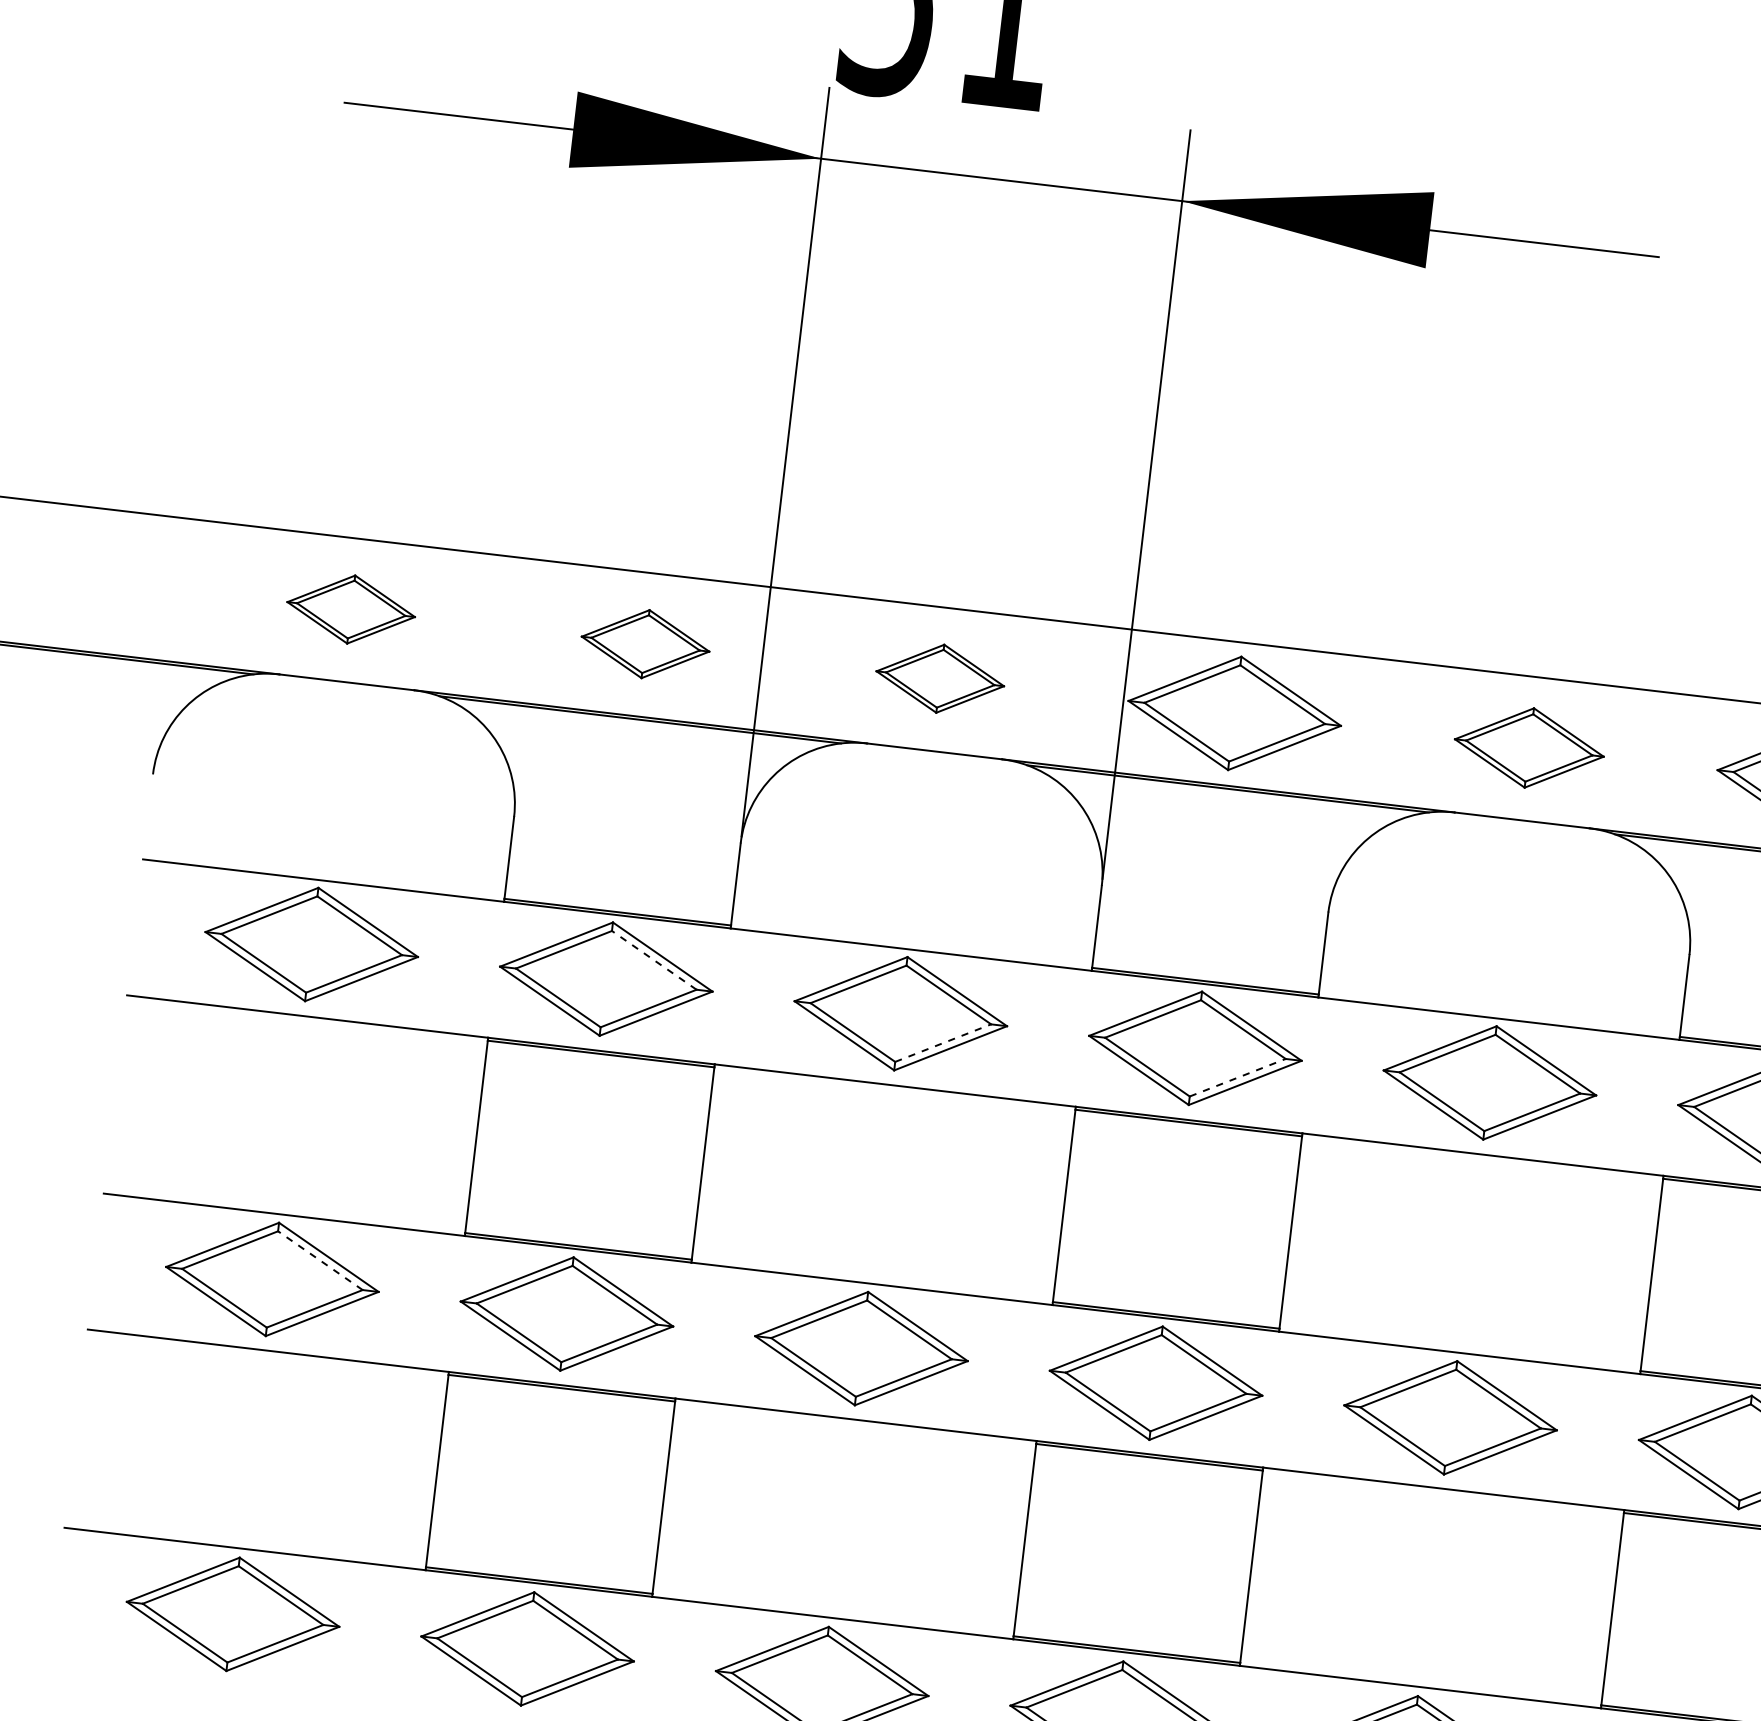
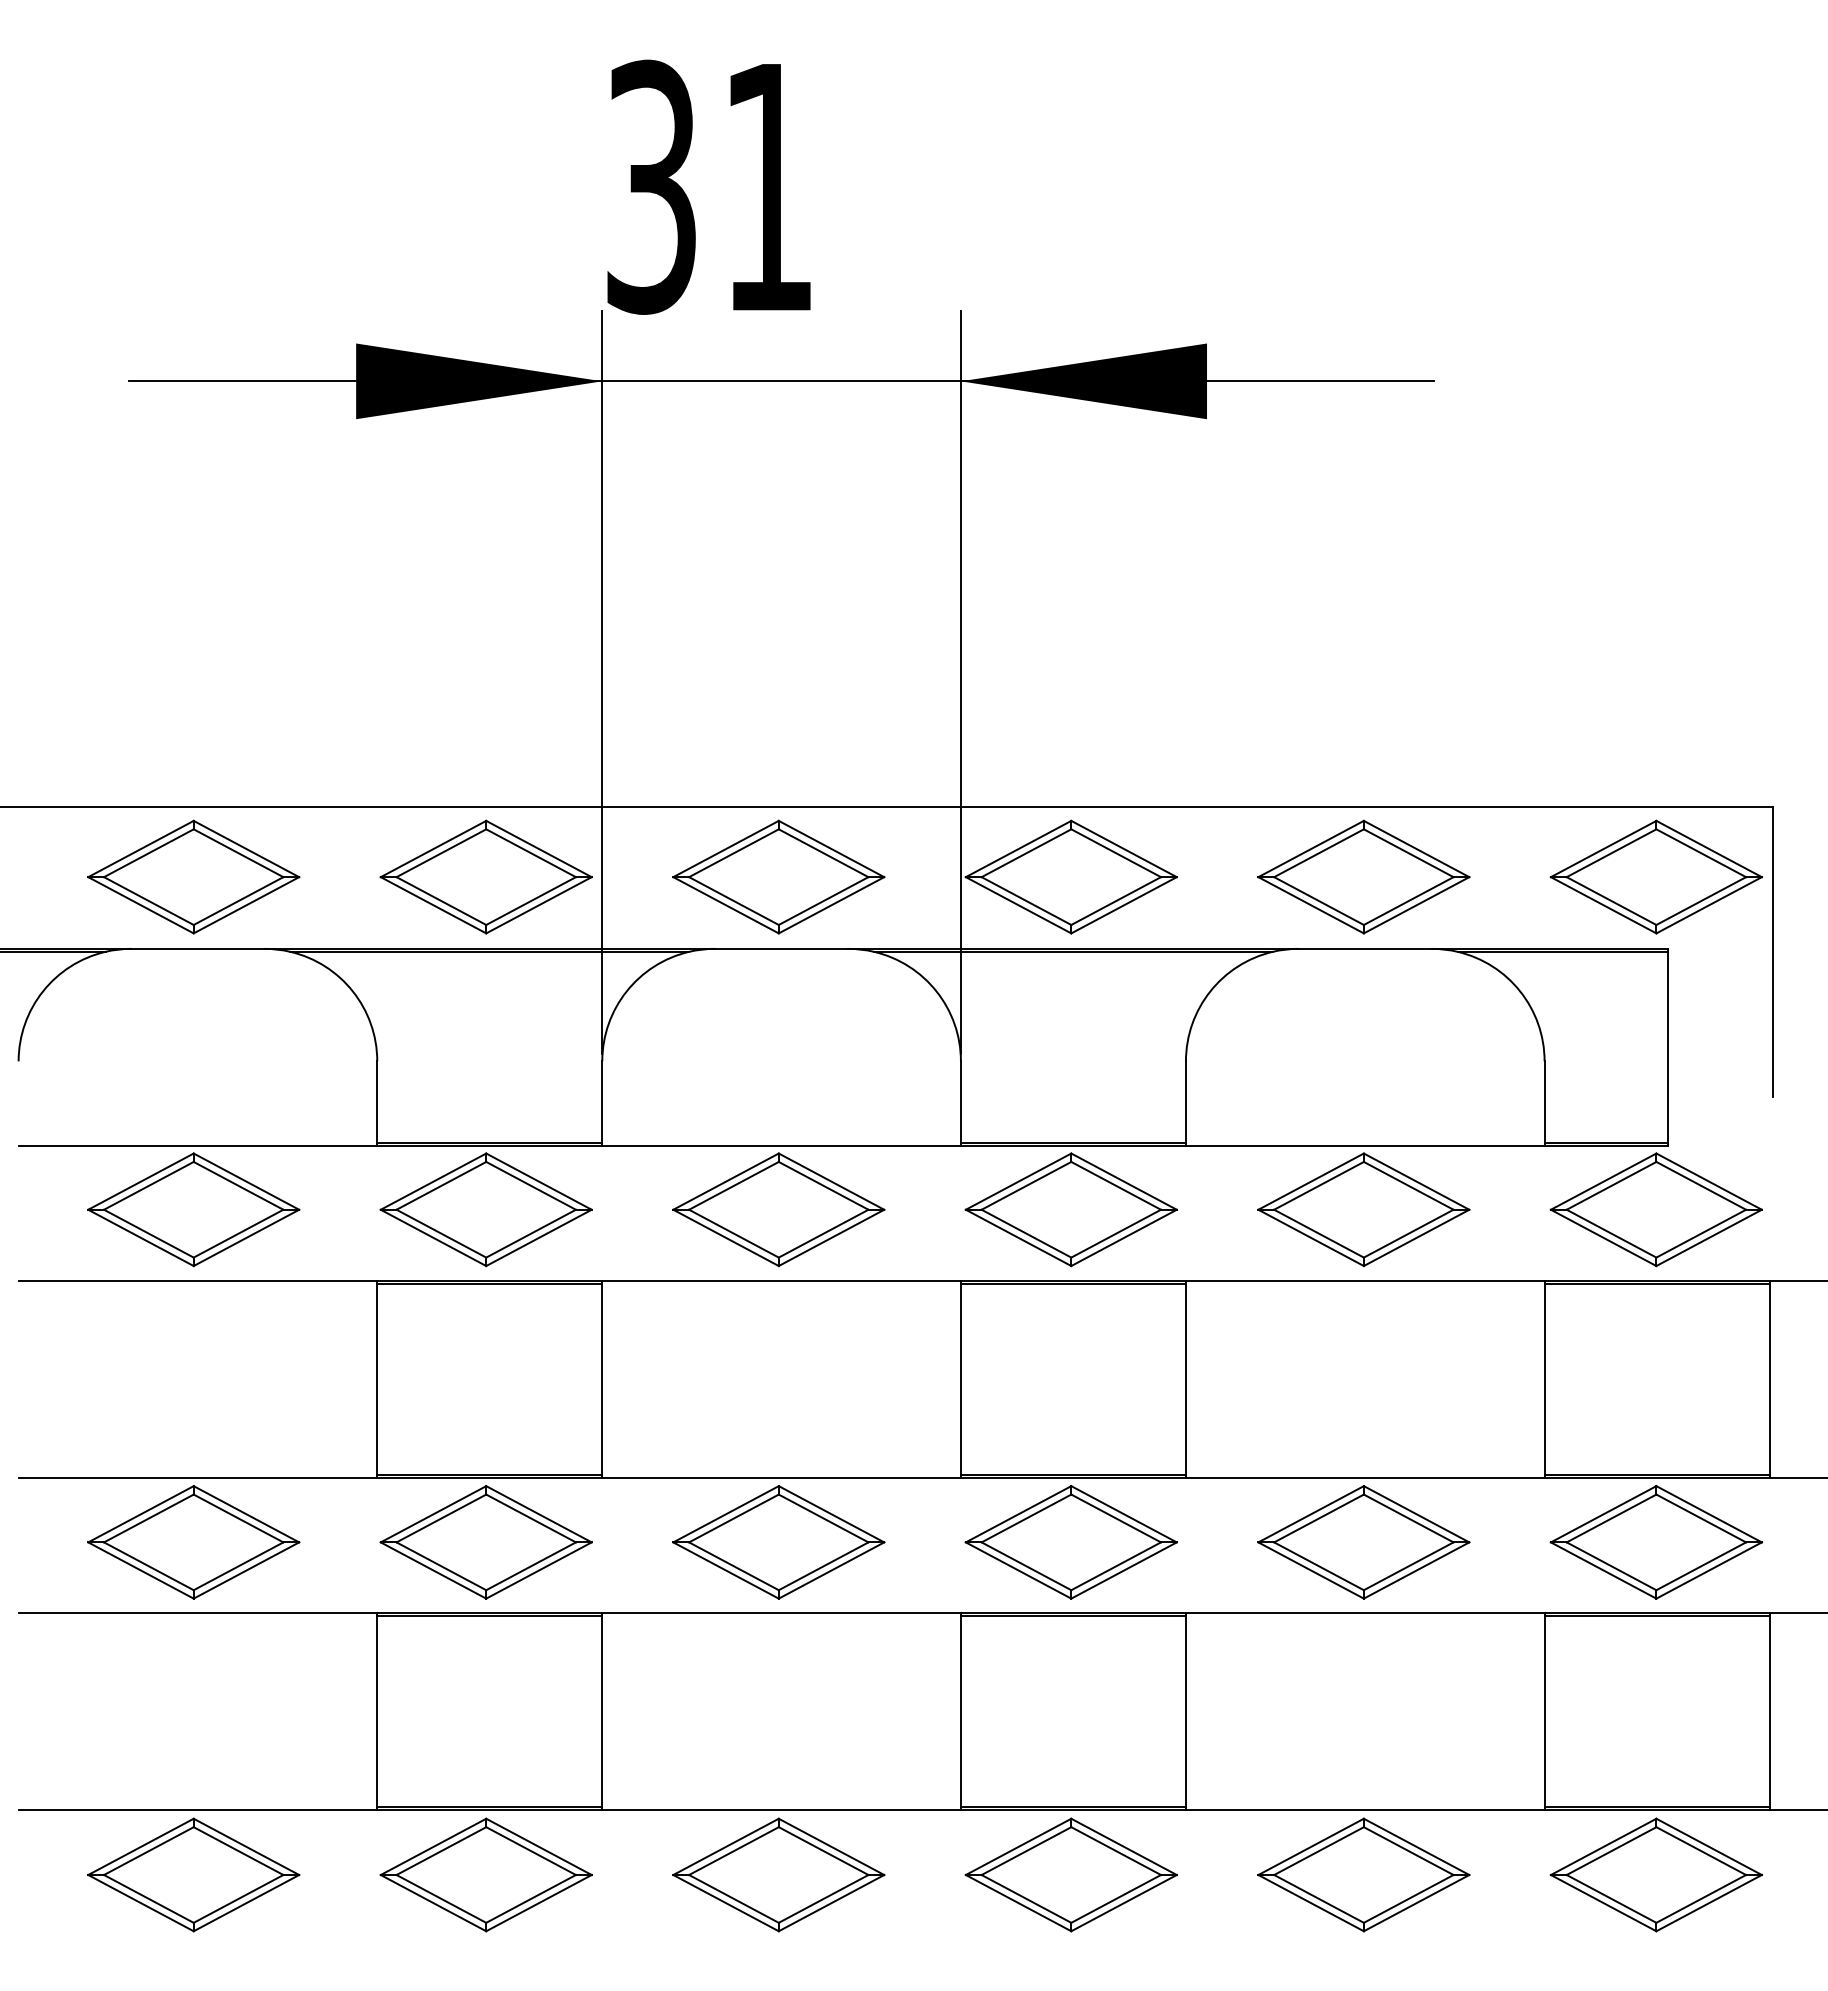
part: (350, 608) -> (193, 876), size x1.67
part: (644, 643) -> (485, 876), size x1.67
part: (939, 678) -> (778, 876), size x1.67
part: (1529, 747) -> (1363, 876), size x1.43
line: (654, 960) -> (531, 1185), dashed -> solid
line: (943, 1042) -> (823, 1233), dashed -> solid
line: (1238, 1077) -> (1116, 1233), dashed -> solid
line: (320, 1260) -> (238, 1518), dashed -> solid

